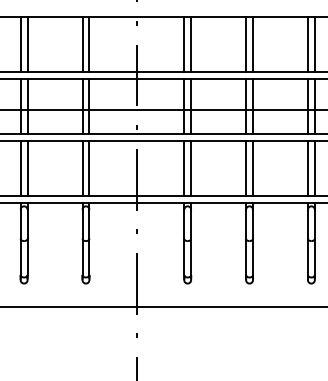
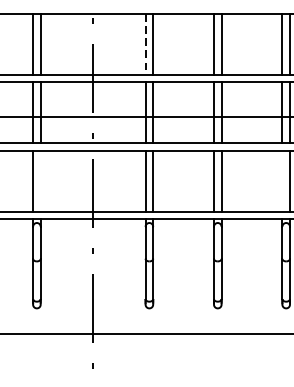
line: (184, 45) -> (145, 45), solid -> dashed
line: (89, 168) -> (40, 181), removed
line: (307, 168) -> (281, 181), removed

